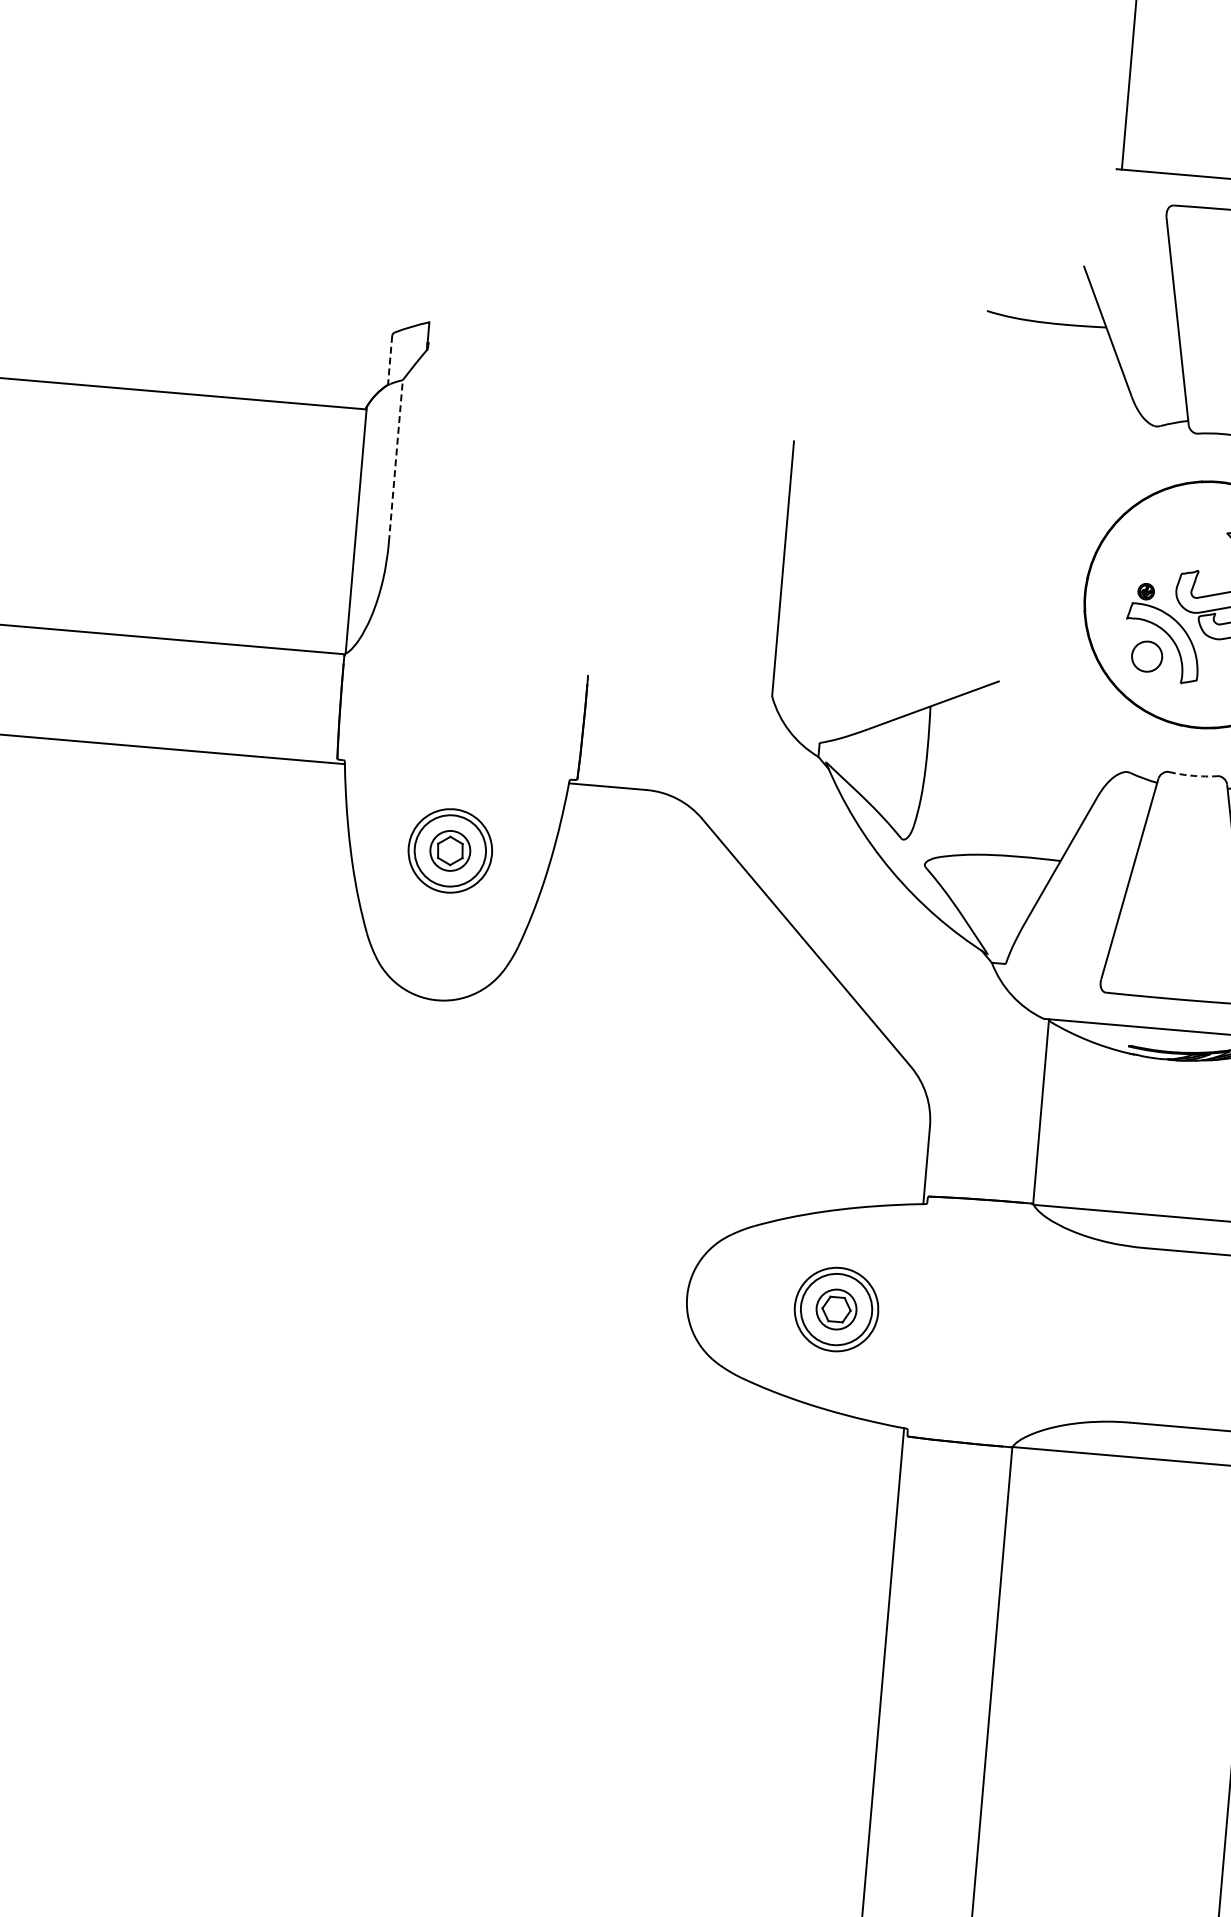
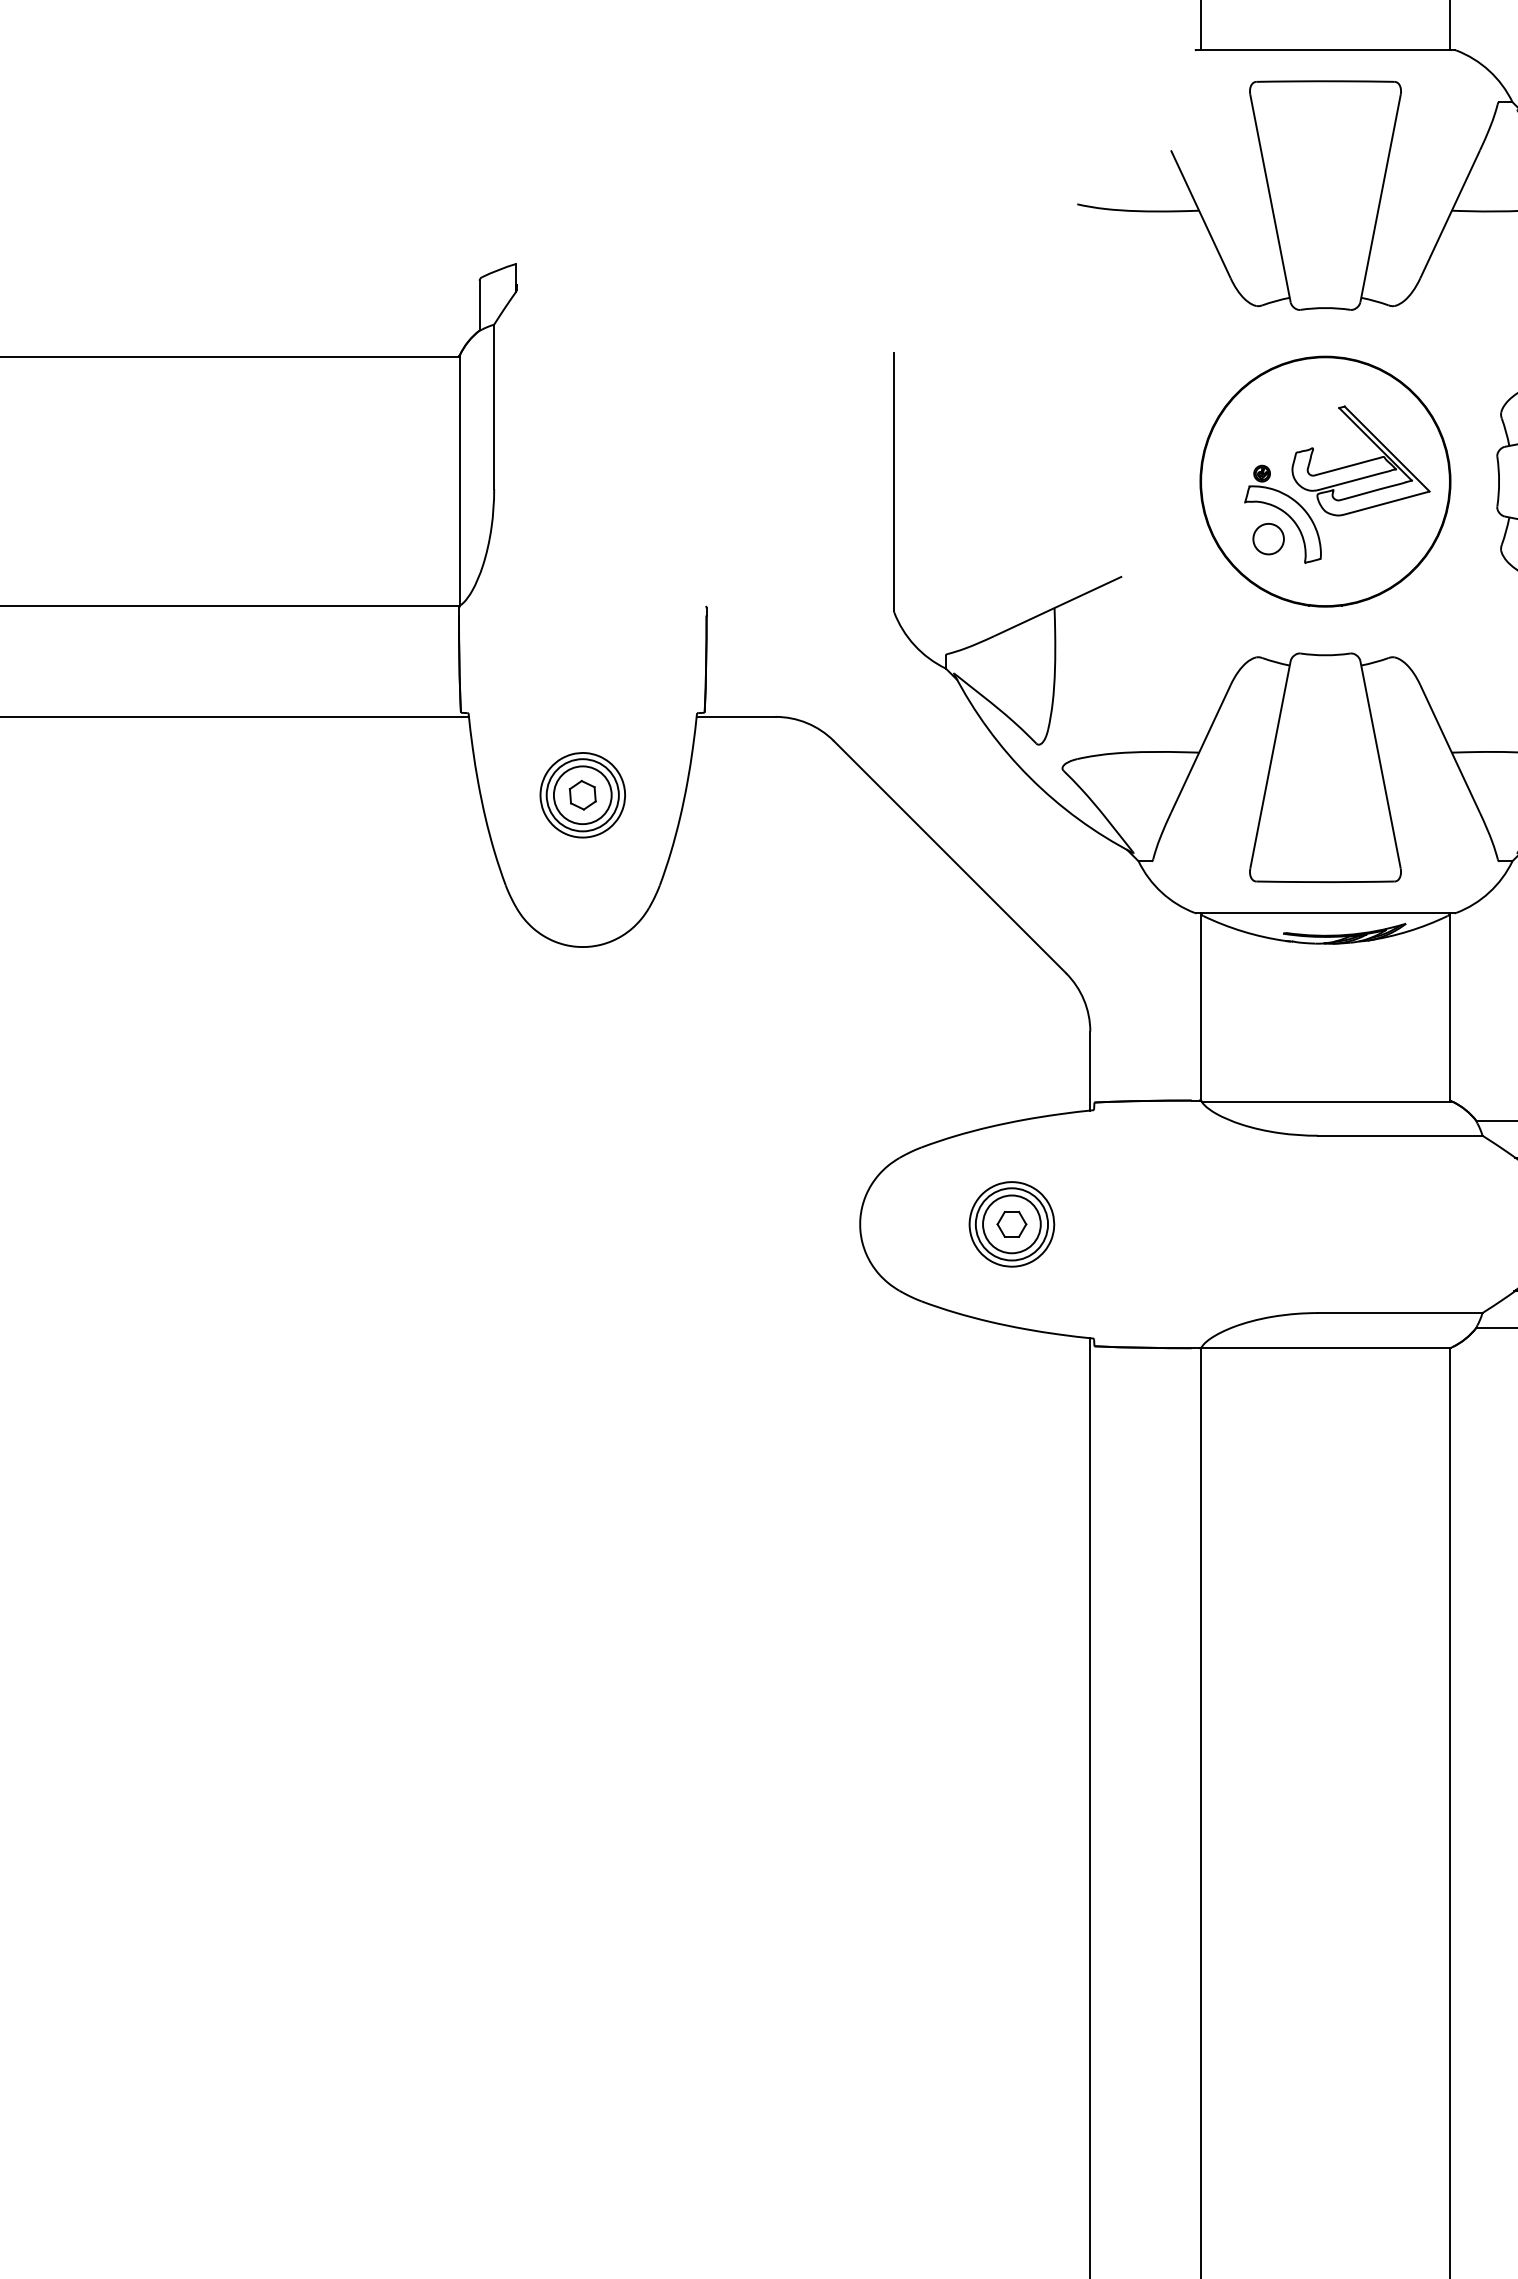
line: (389, 360) -> (479, 305), dashed -> solid
line: (396, 460) -> (494, 406), dashed -> solid
arc: (1193, 776) -> (1325, 655), dashed -> solid
circle: (450, 851) -> (582, 795), size x1.43
circle: (836, 1309) -> (1011, 1224), size x1.43

